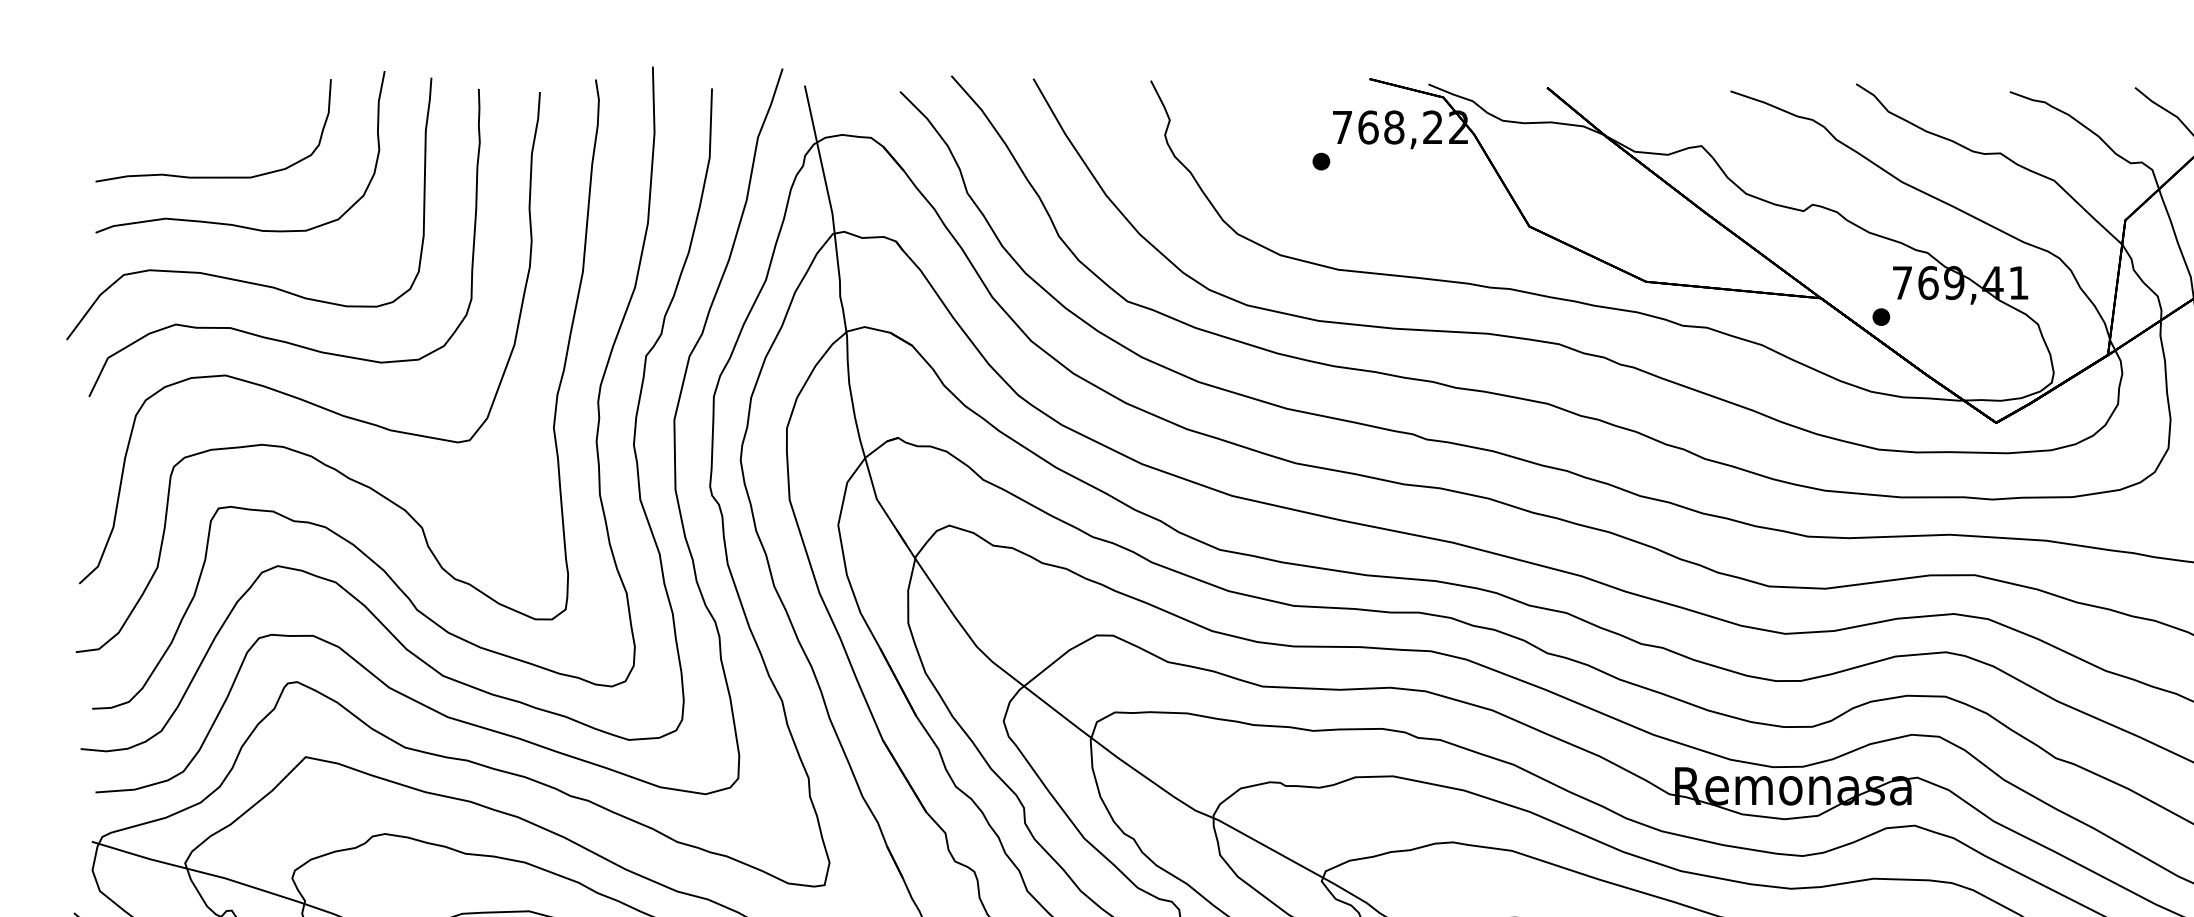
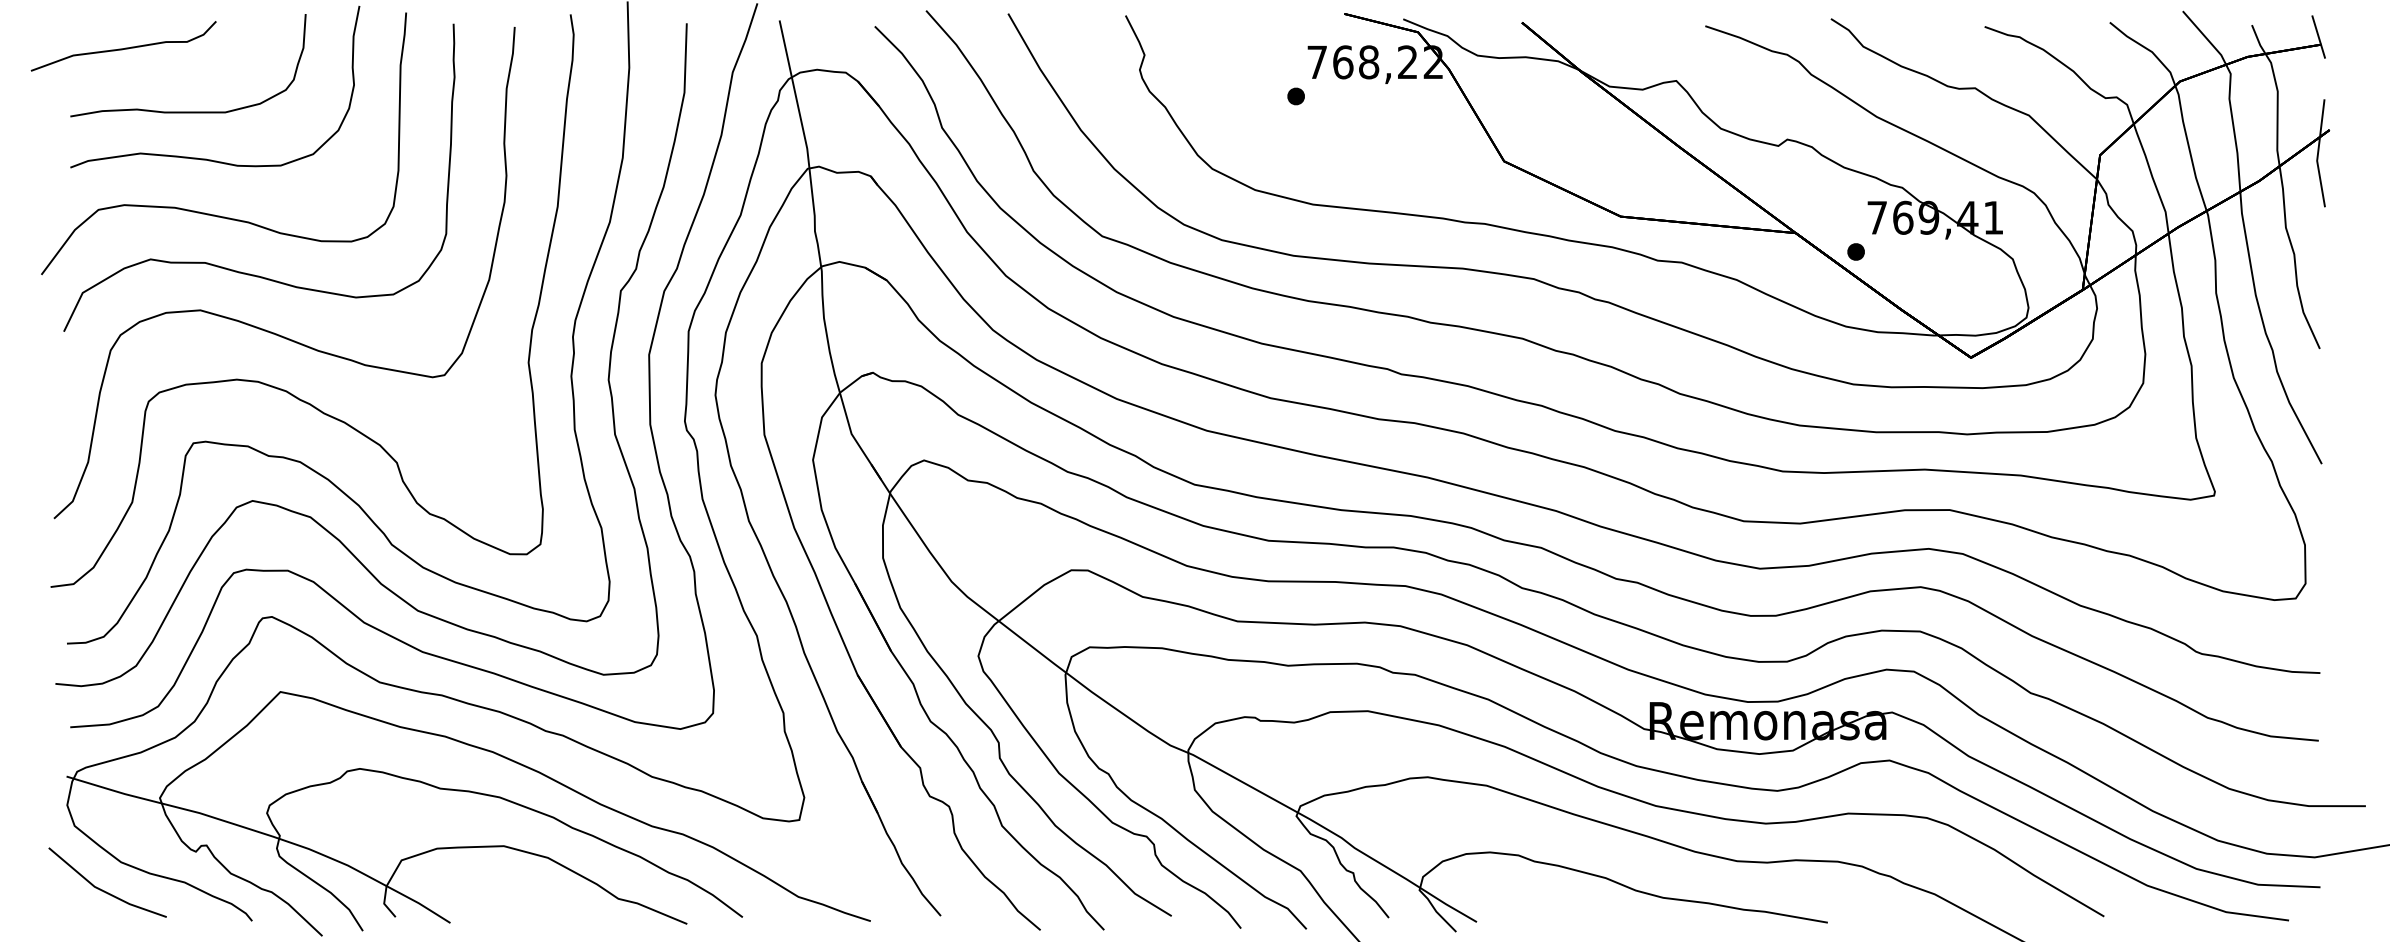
part: (148, 111) -> (123, 46), added

